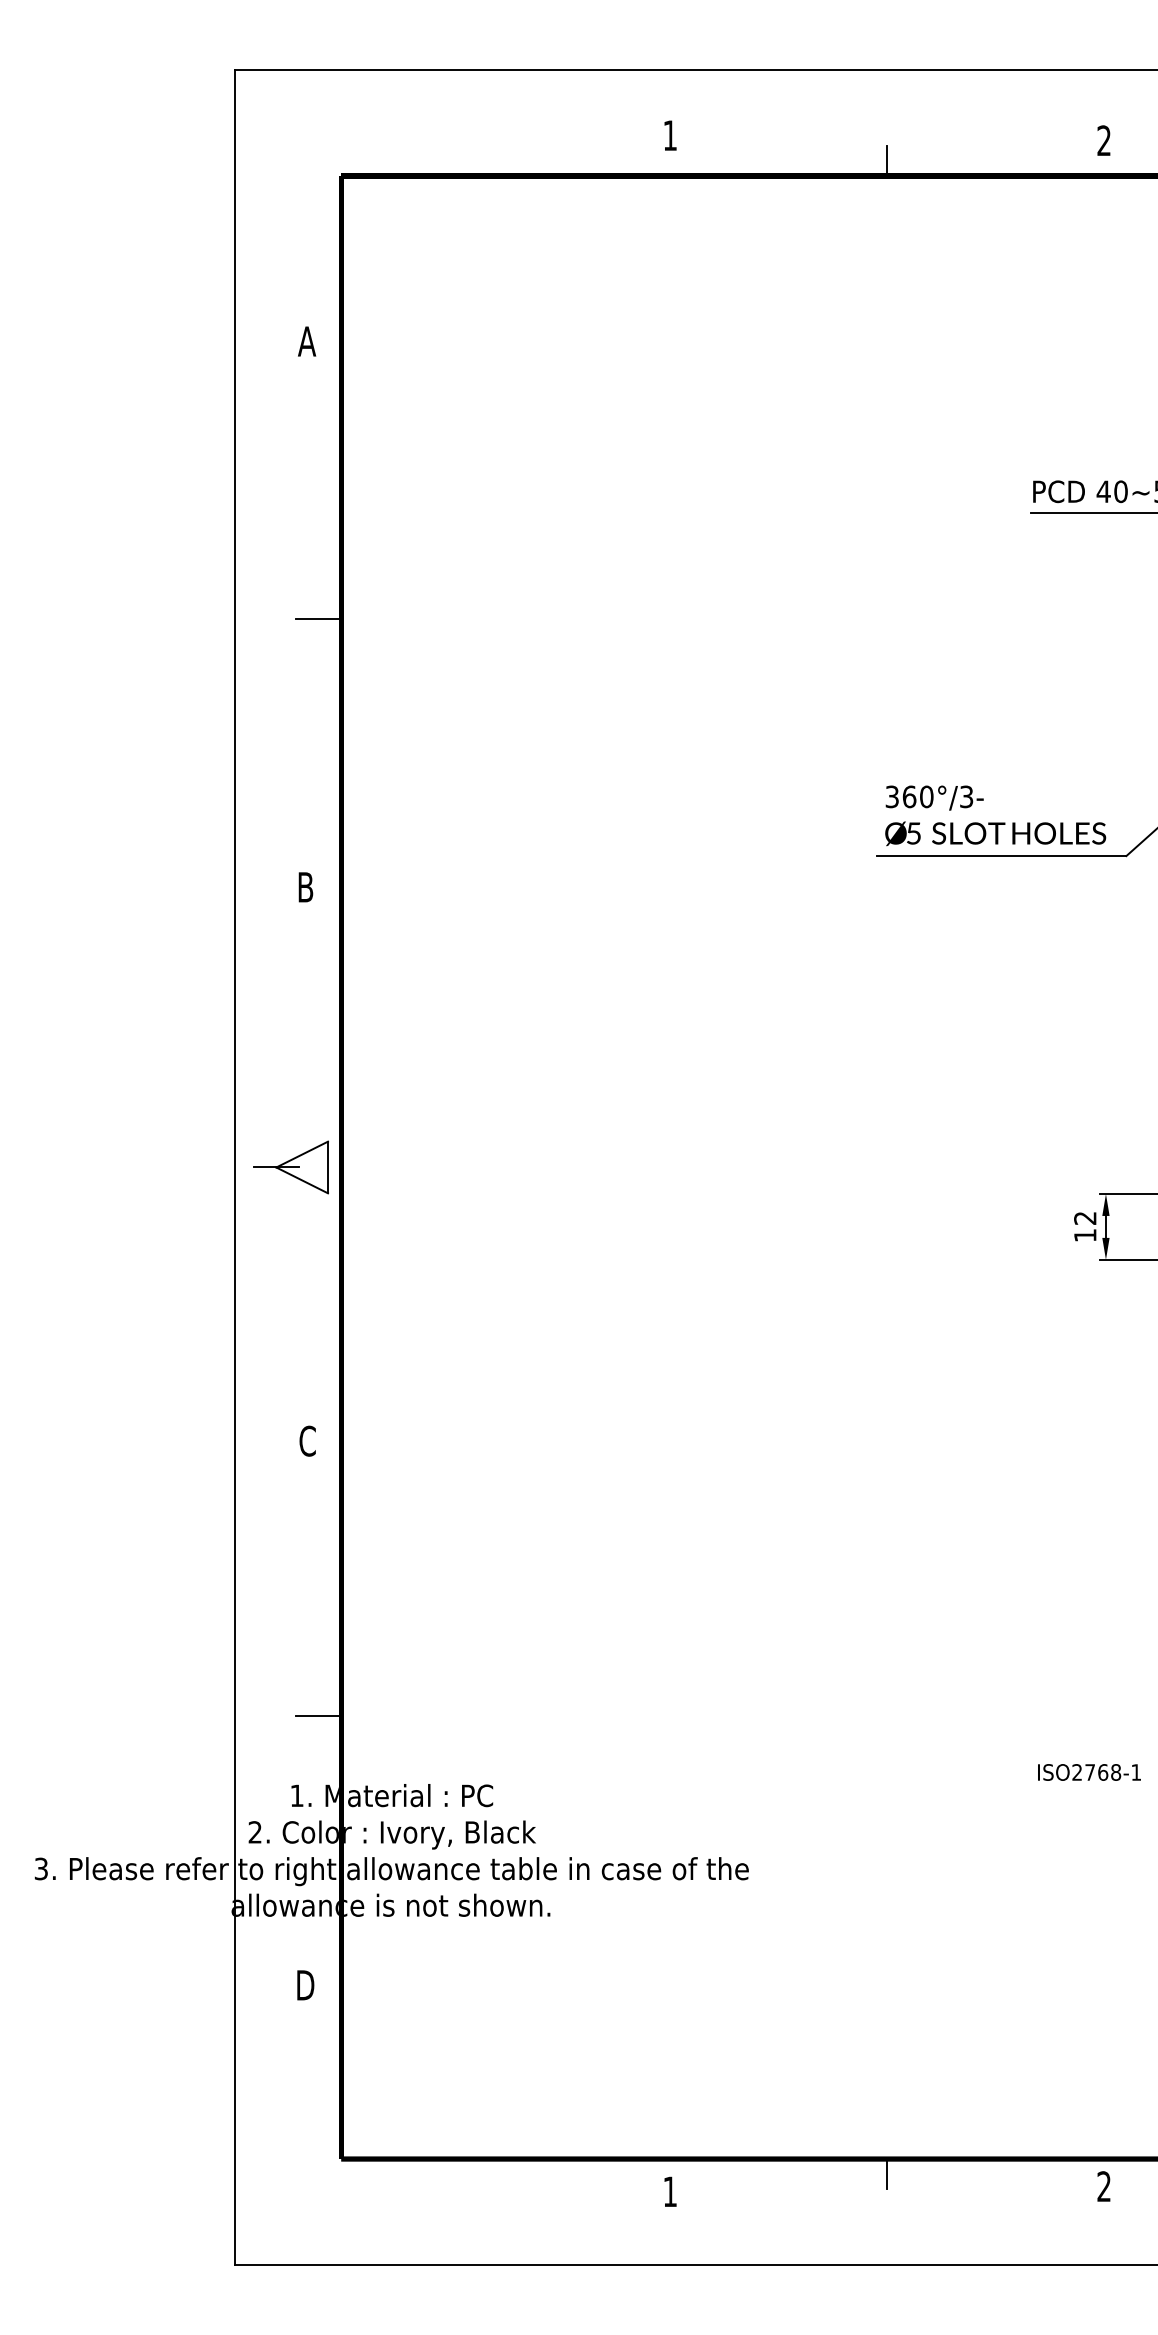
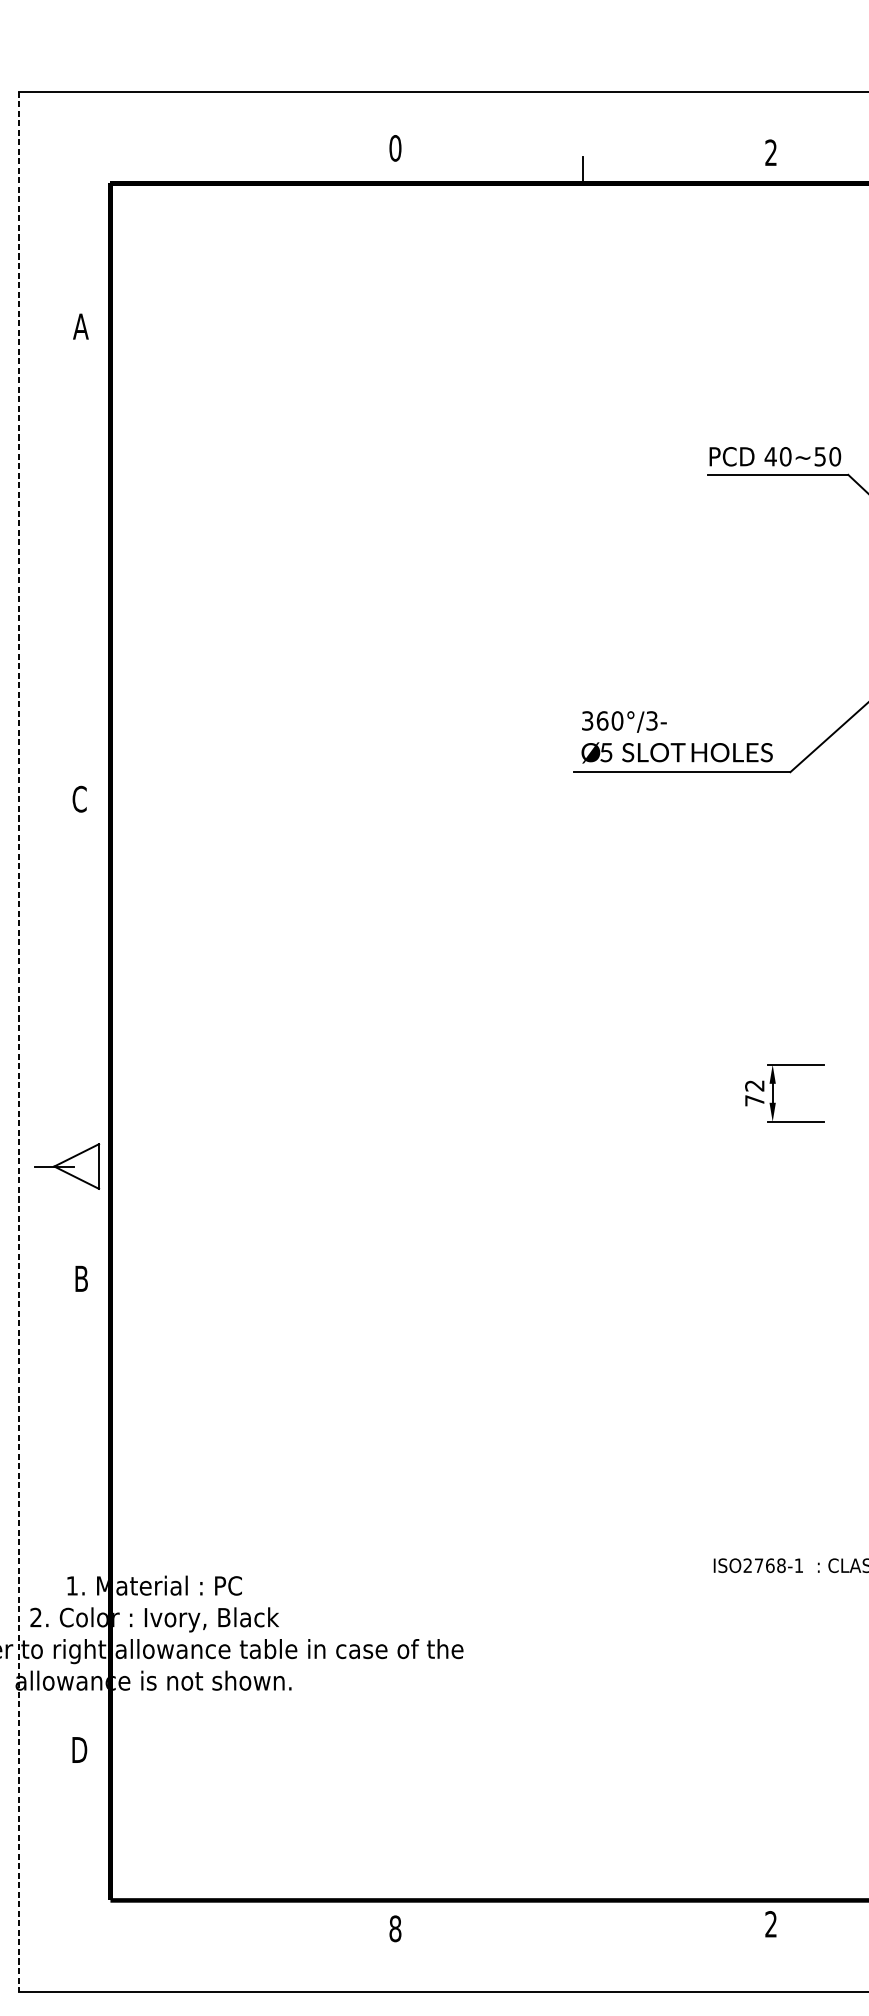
text: (670, 135) -> (395, 148), 1 -> 0
line: (318, 618) -> (90, 566), removed
text: (305, 886) -> (79, 798), B -> C
line: (235, 1167) -> (18, 1041), solid -> dashed
part: (290, 1167) -> (66, 1166), moved
text: (1085, 1235) -> (754, 1100), 12 -> 72
text: (307, 1440) -> (81, 1278), C -> B
line: (318, 1716) -> (90, 1517), removed
line: (886, 2174) -> (582, 1913), removed
text: (670, 2191) -> (395, 1928), 1 -> 8

